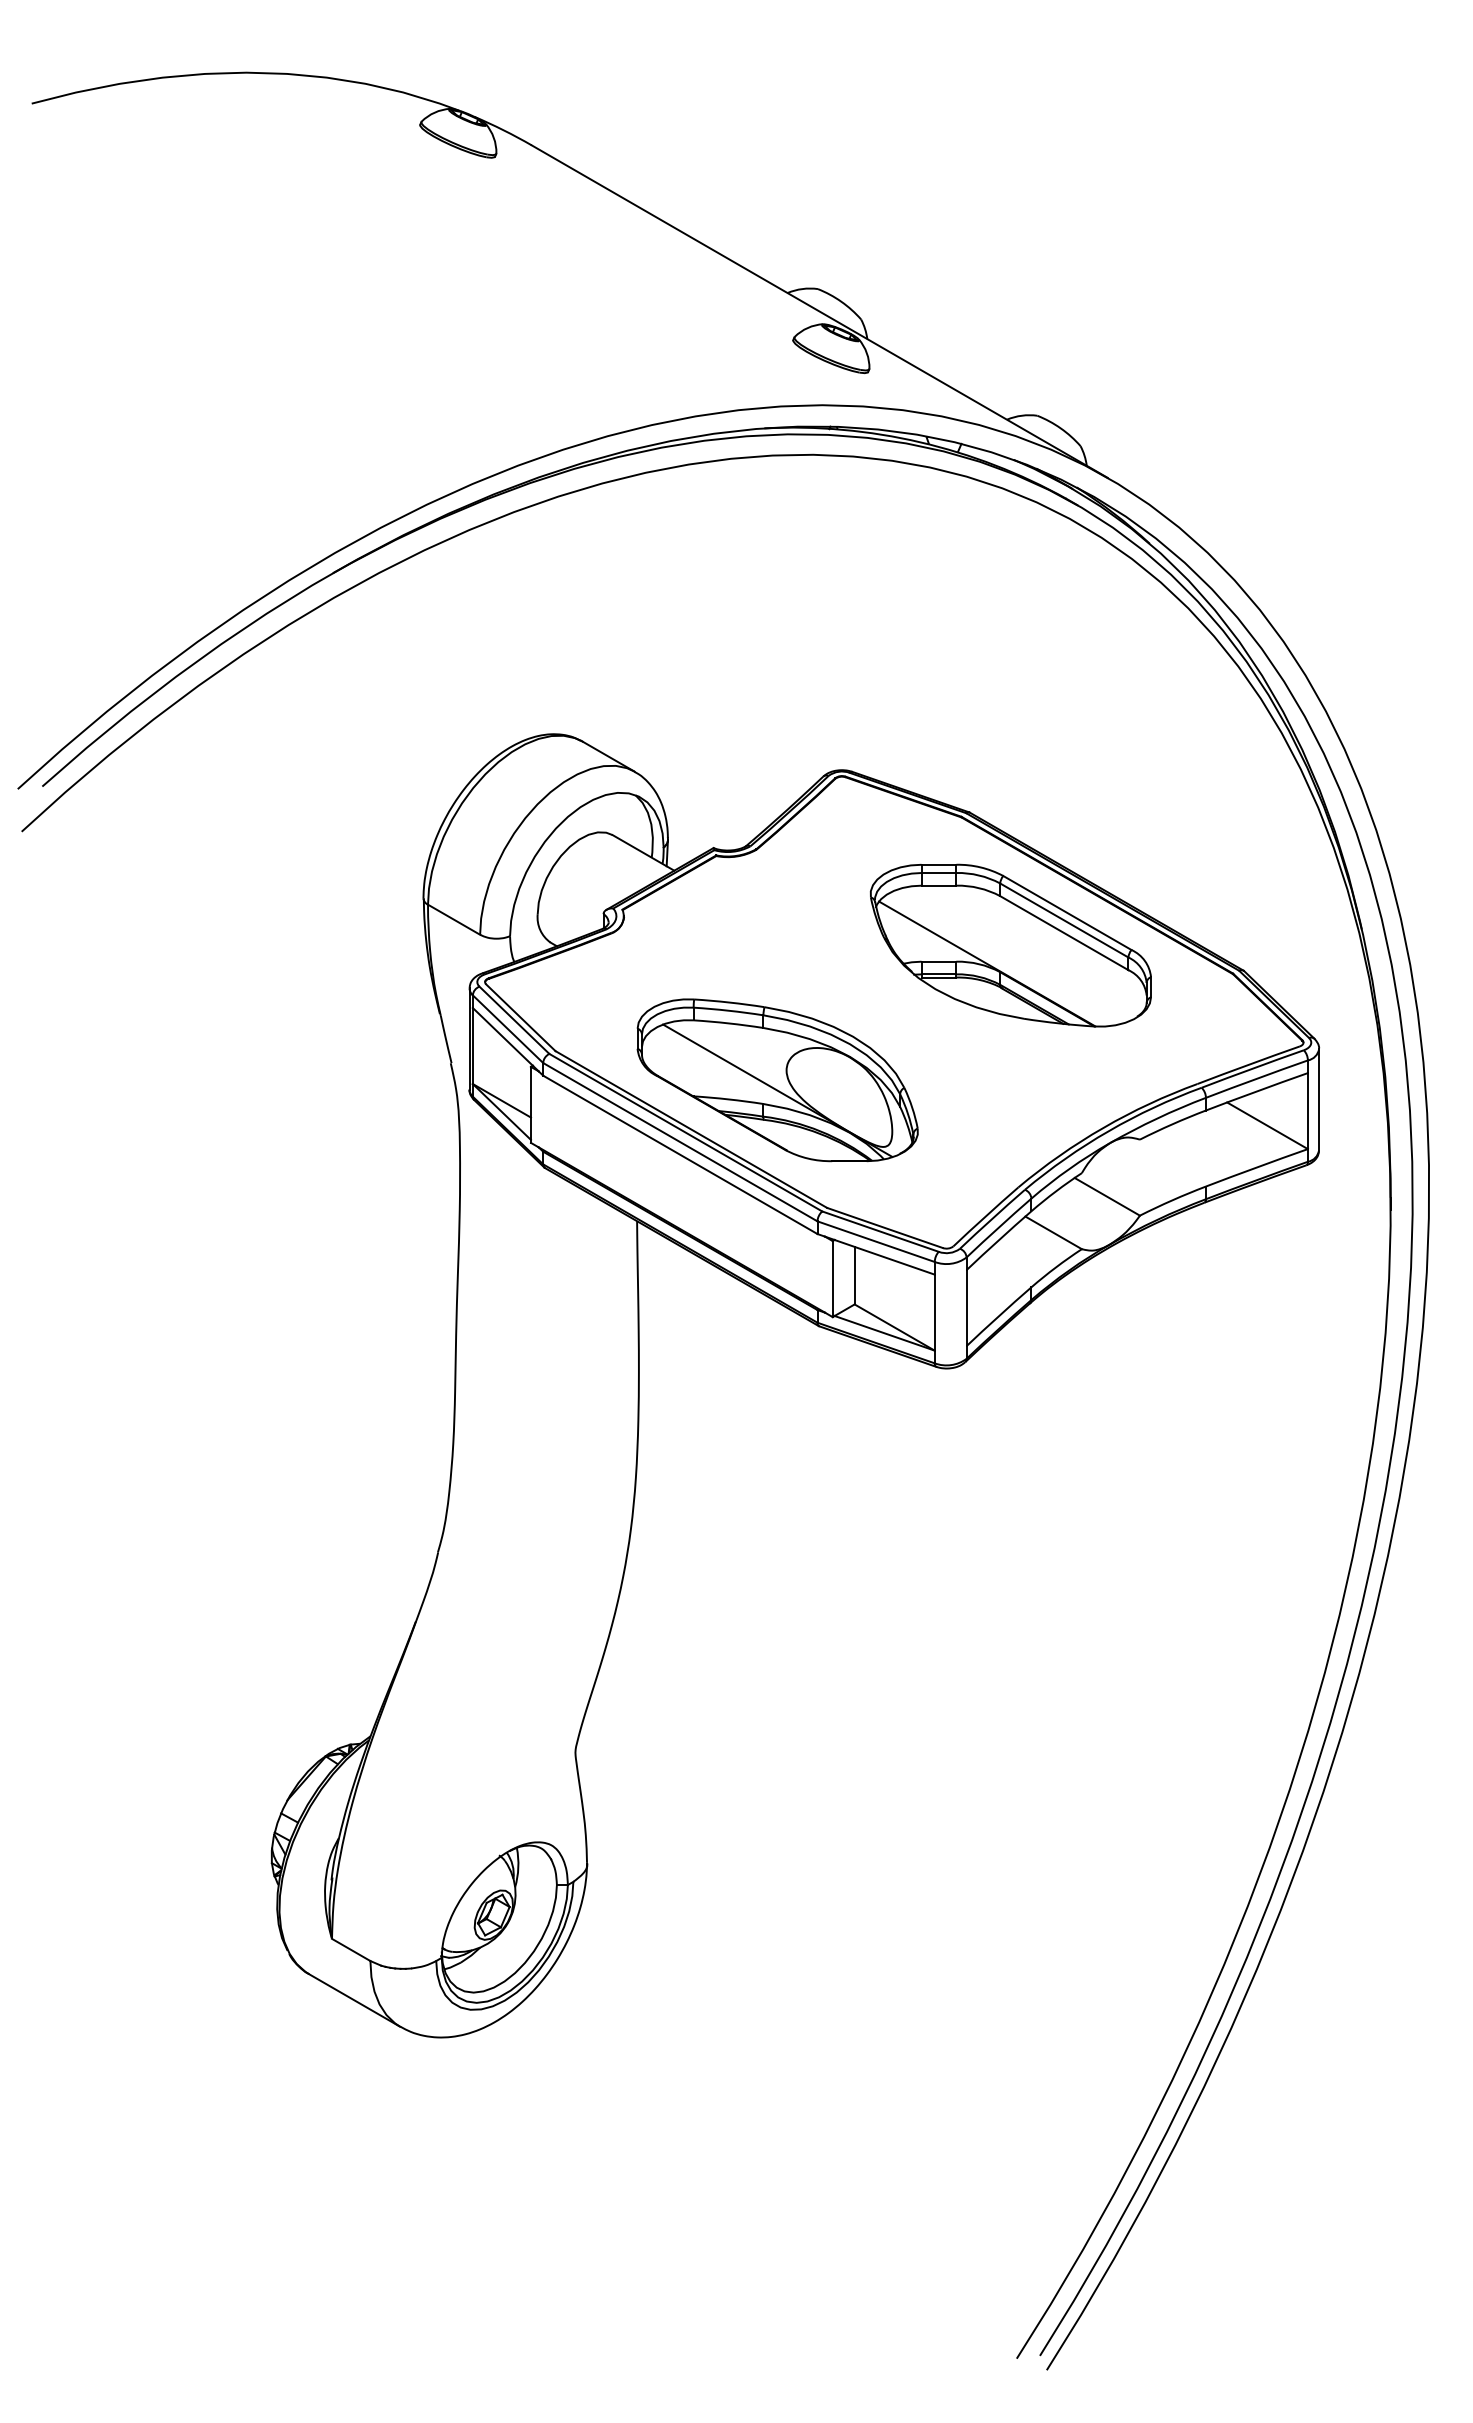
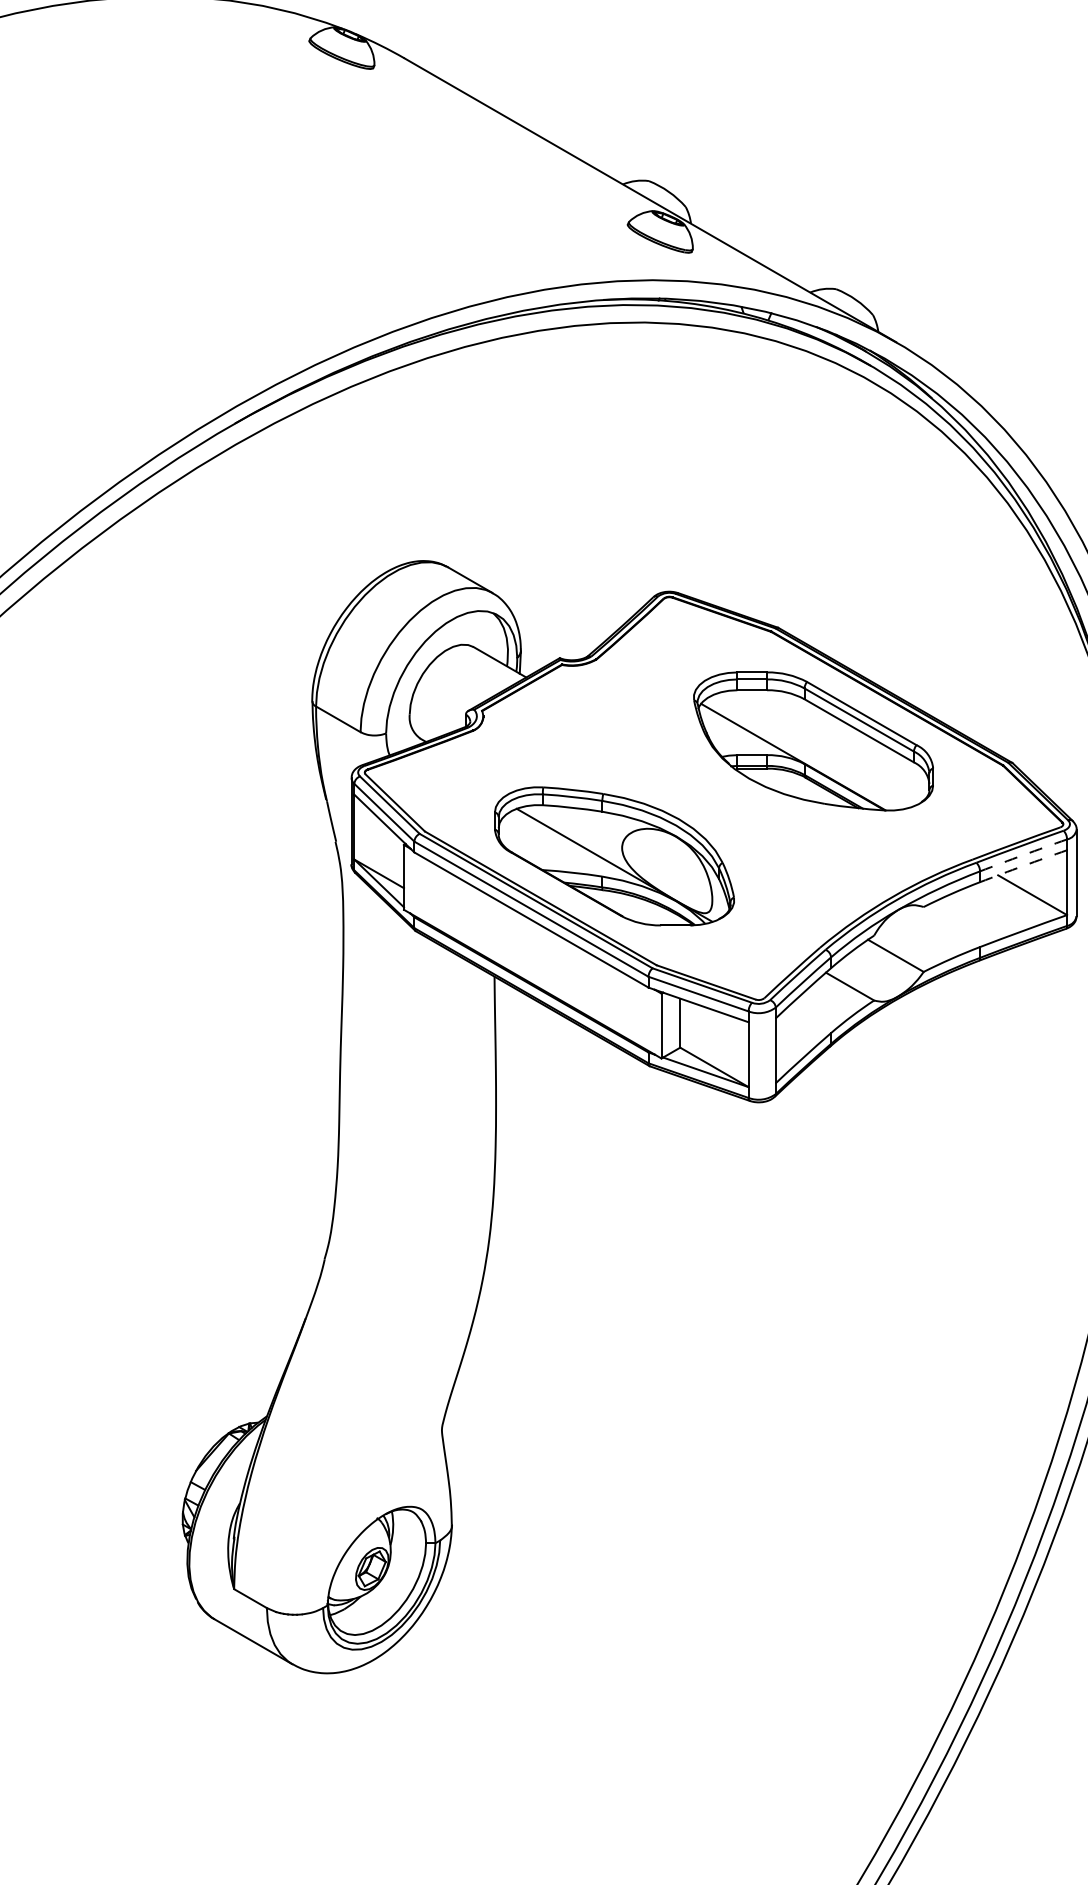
arc: (1256, 1078) -> (1023, 854), solid -> dashed
arc: (1256, 1091) -> (1023, 865), solid -> dashed

